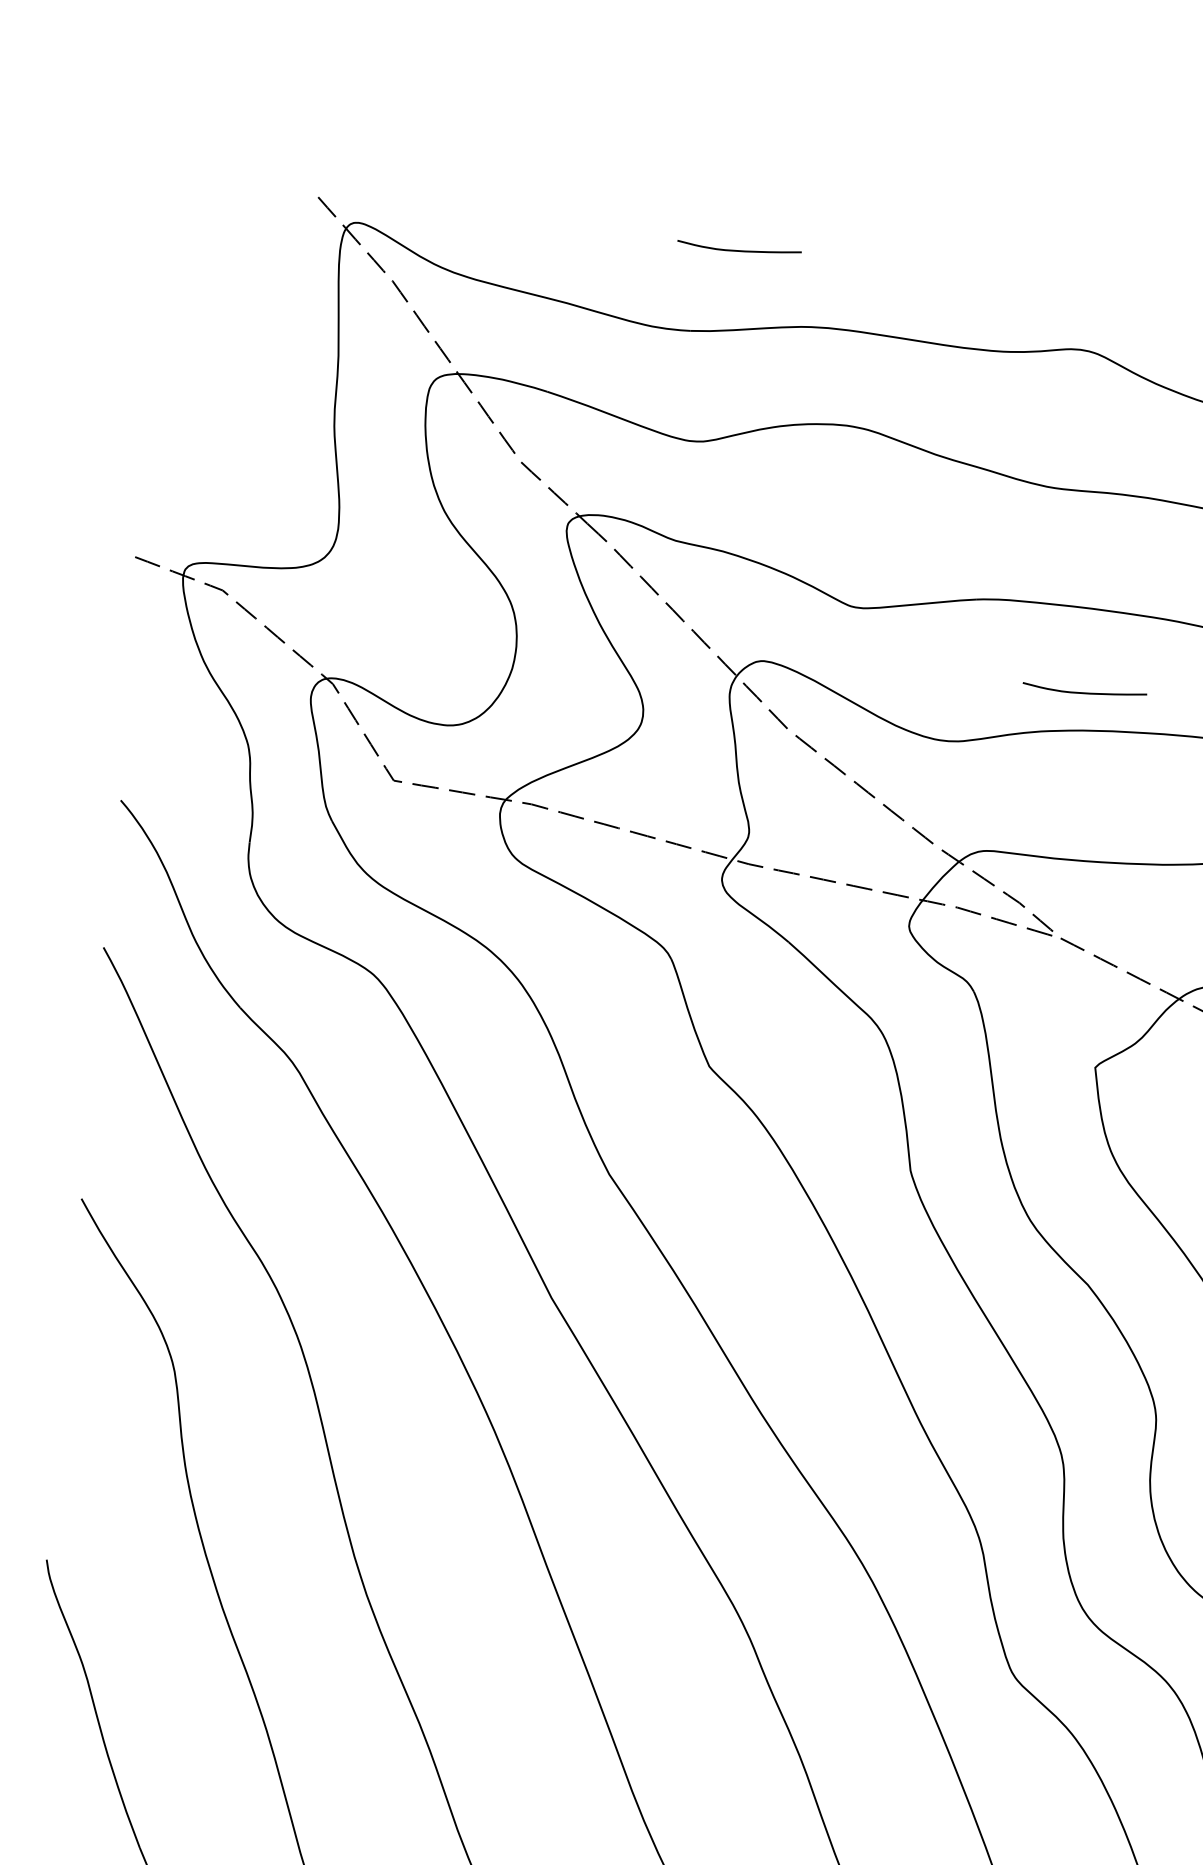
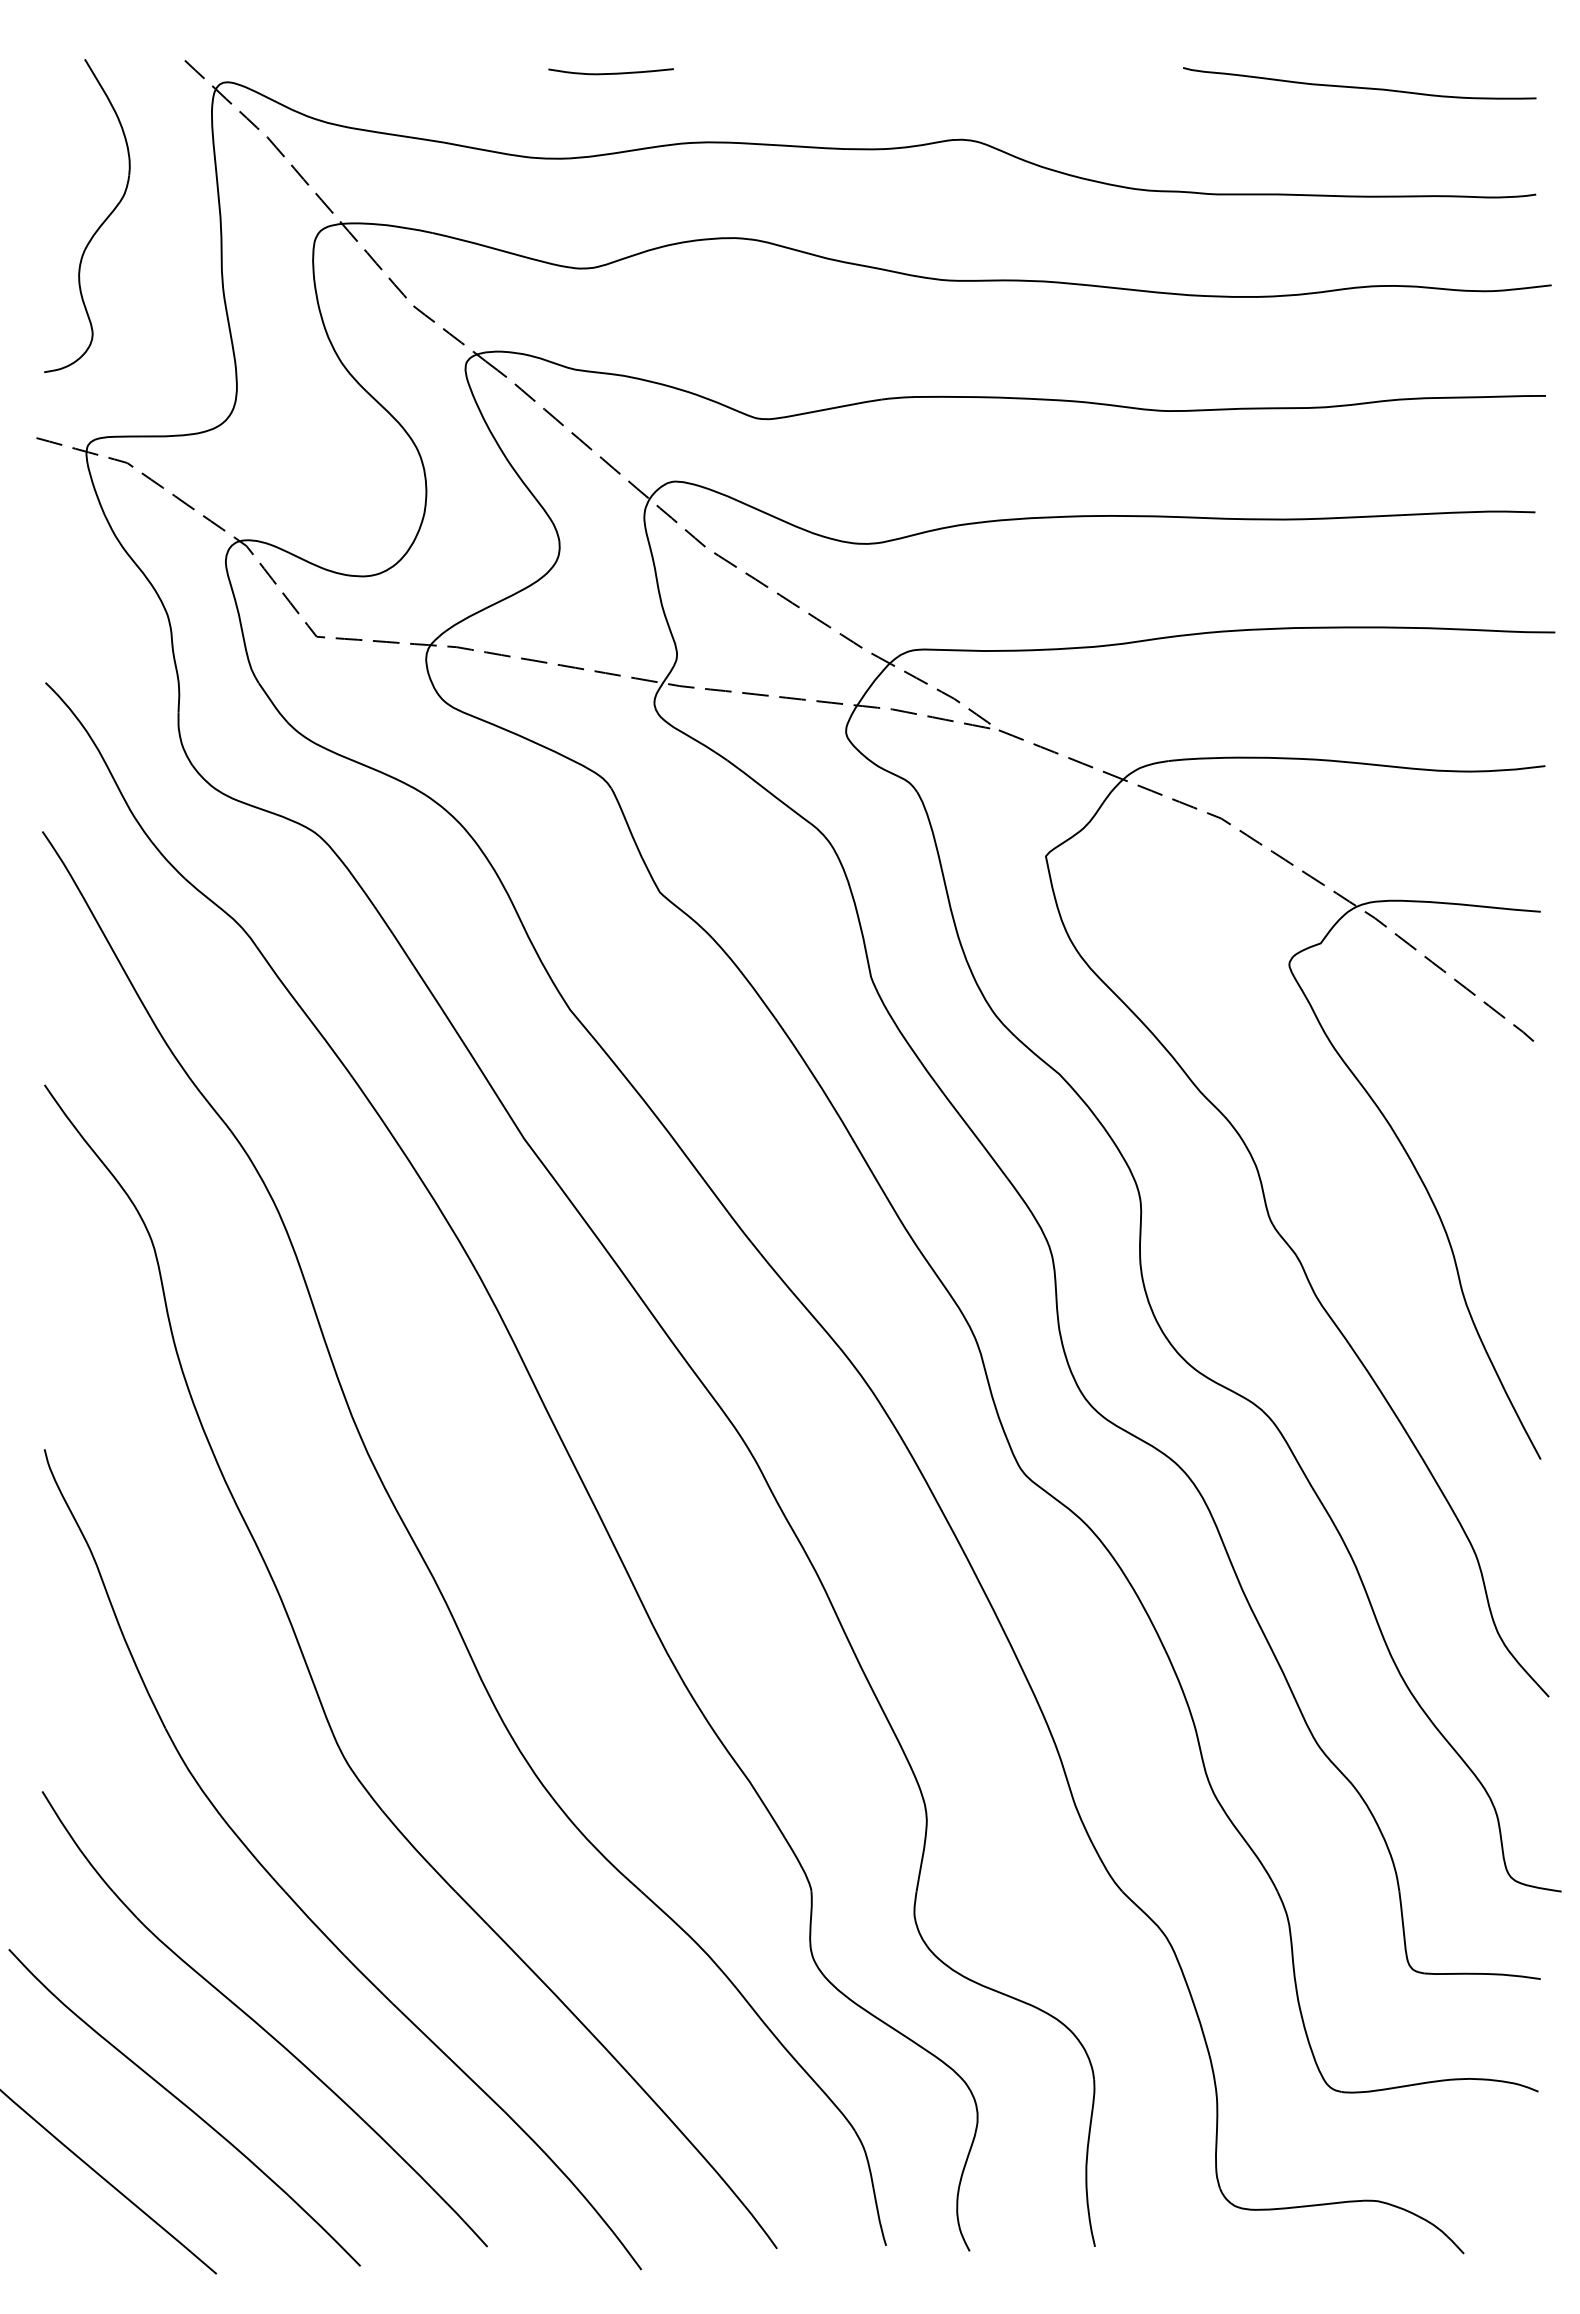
part: (218, 351) -> (100, 224), added
curve: (1083, 692) -> (998, 482), removed

